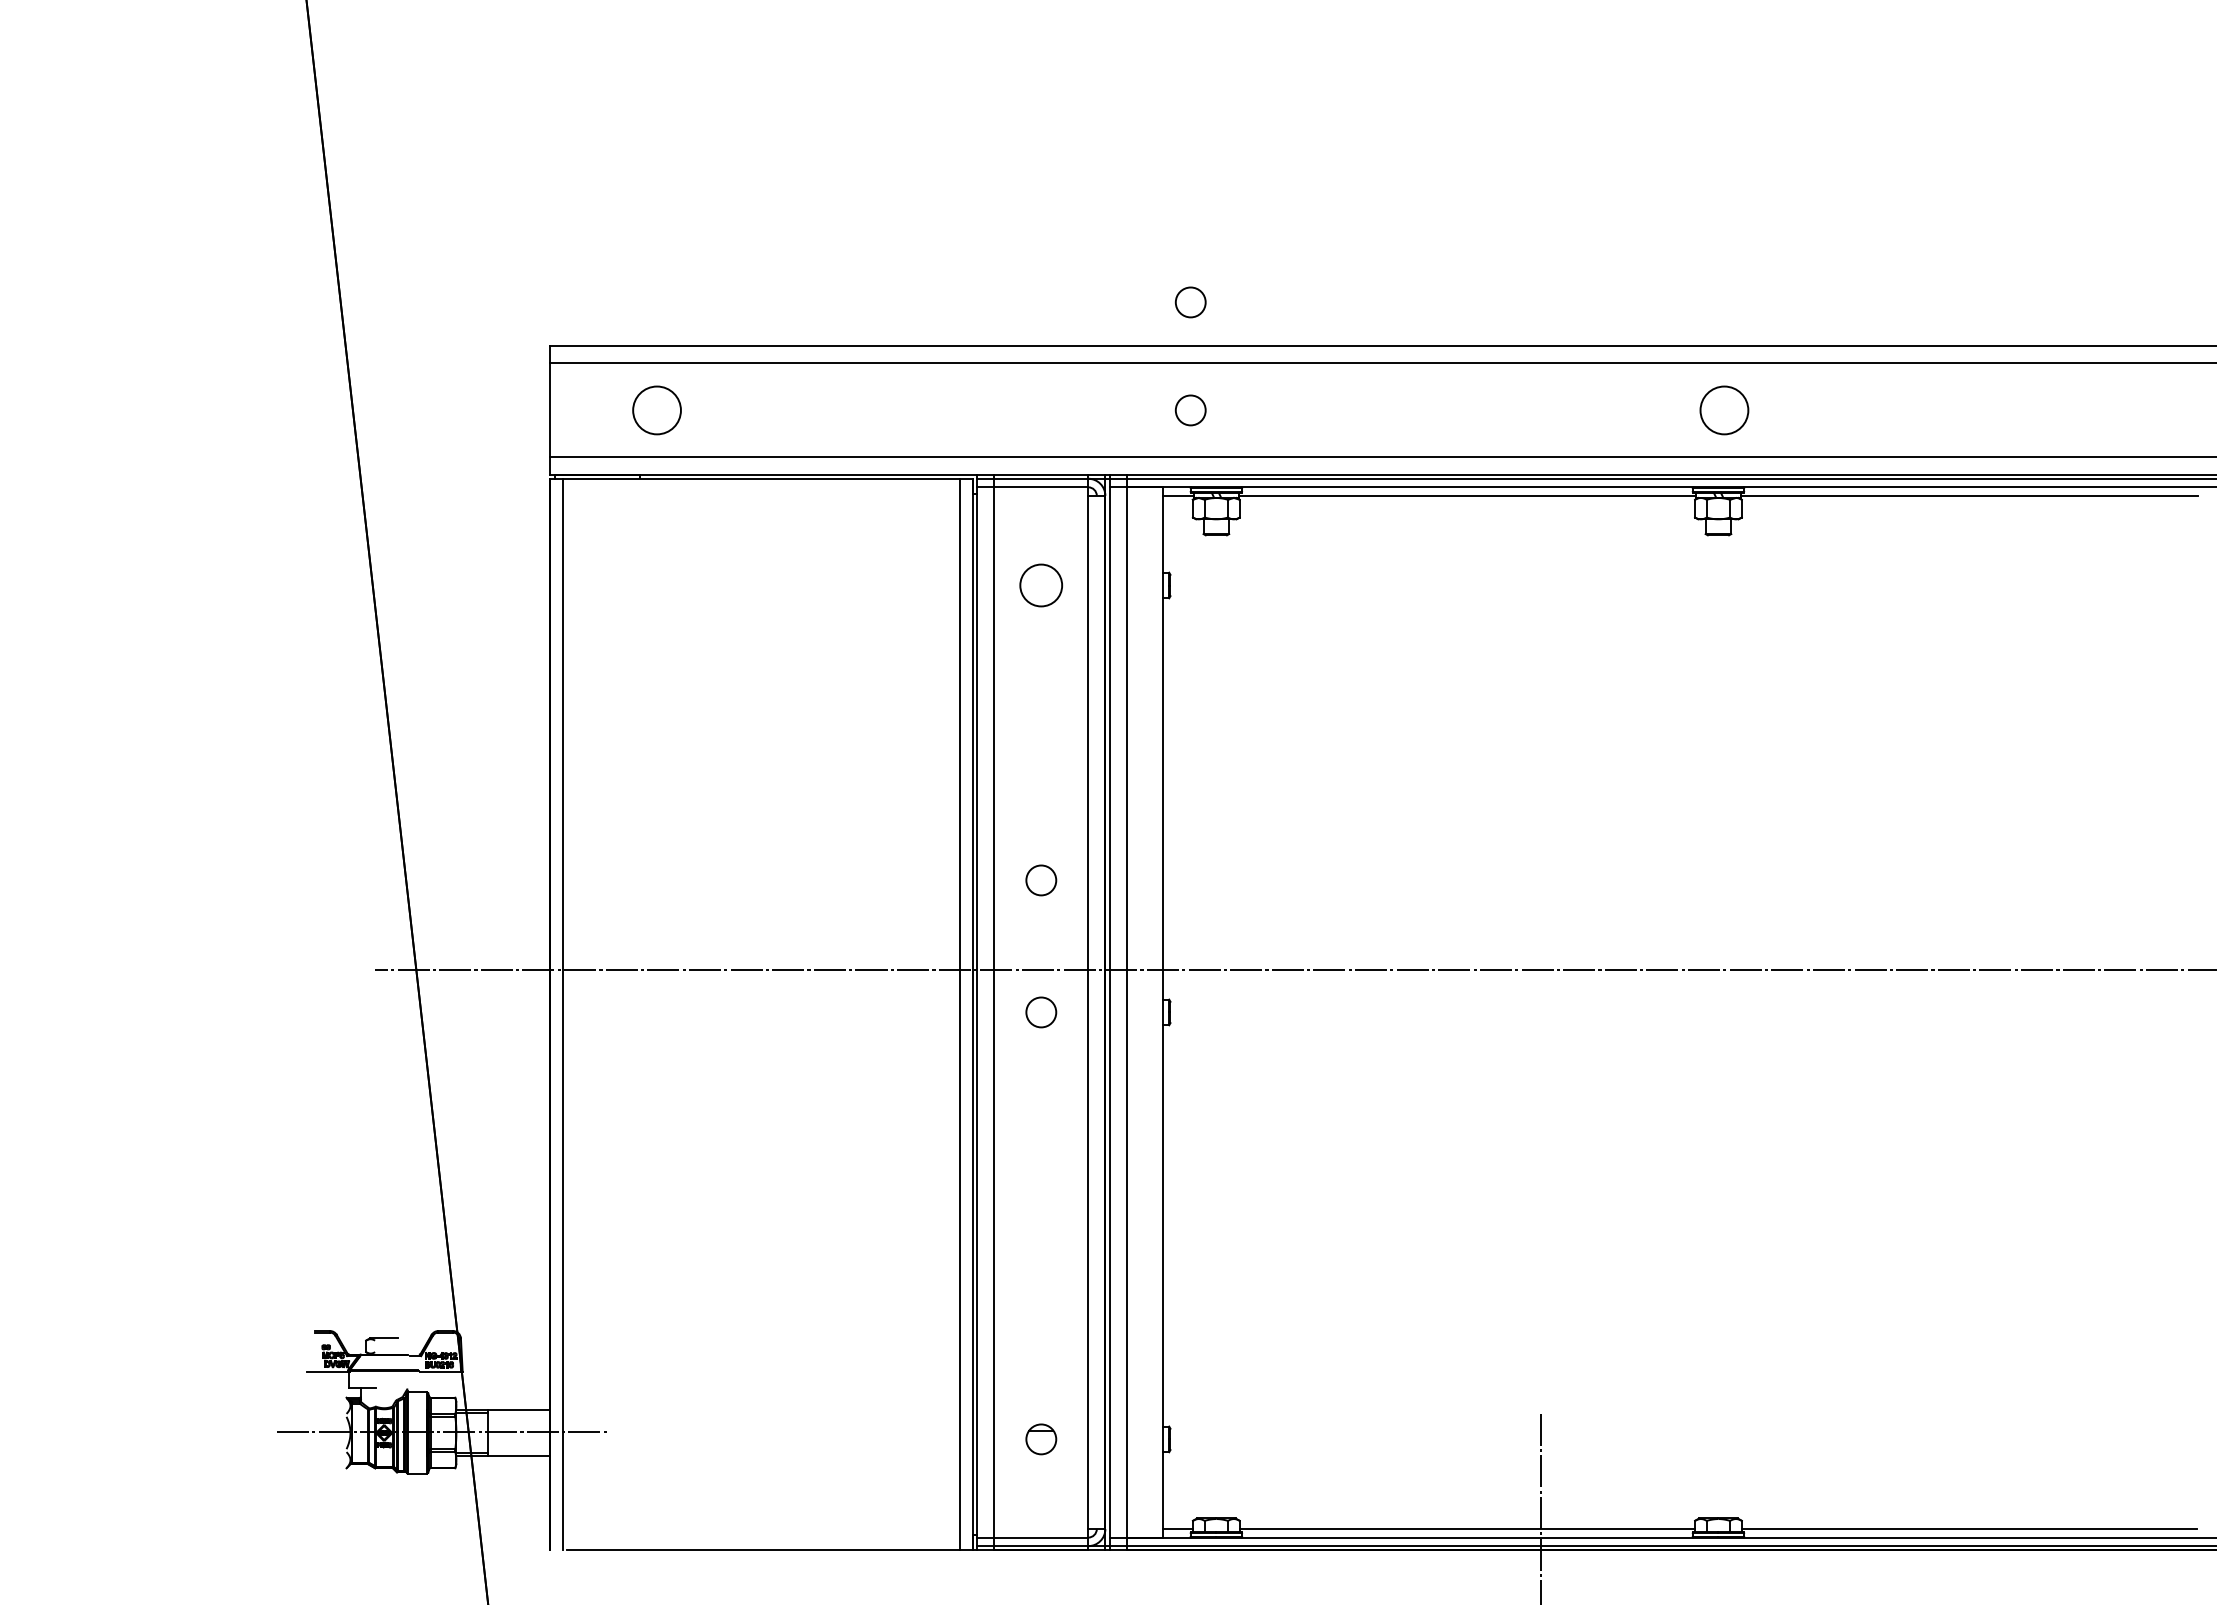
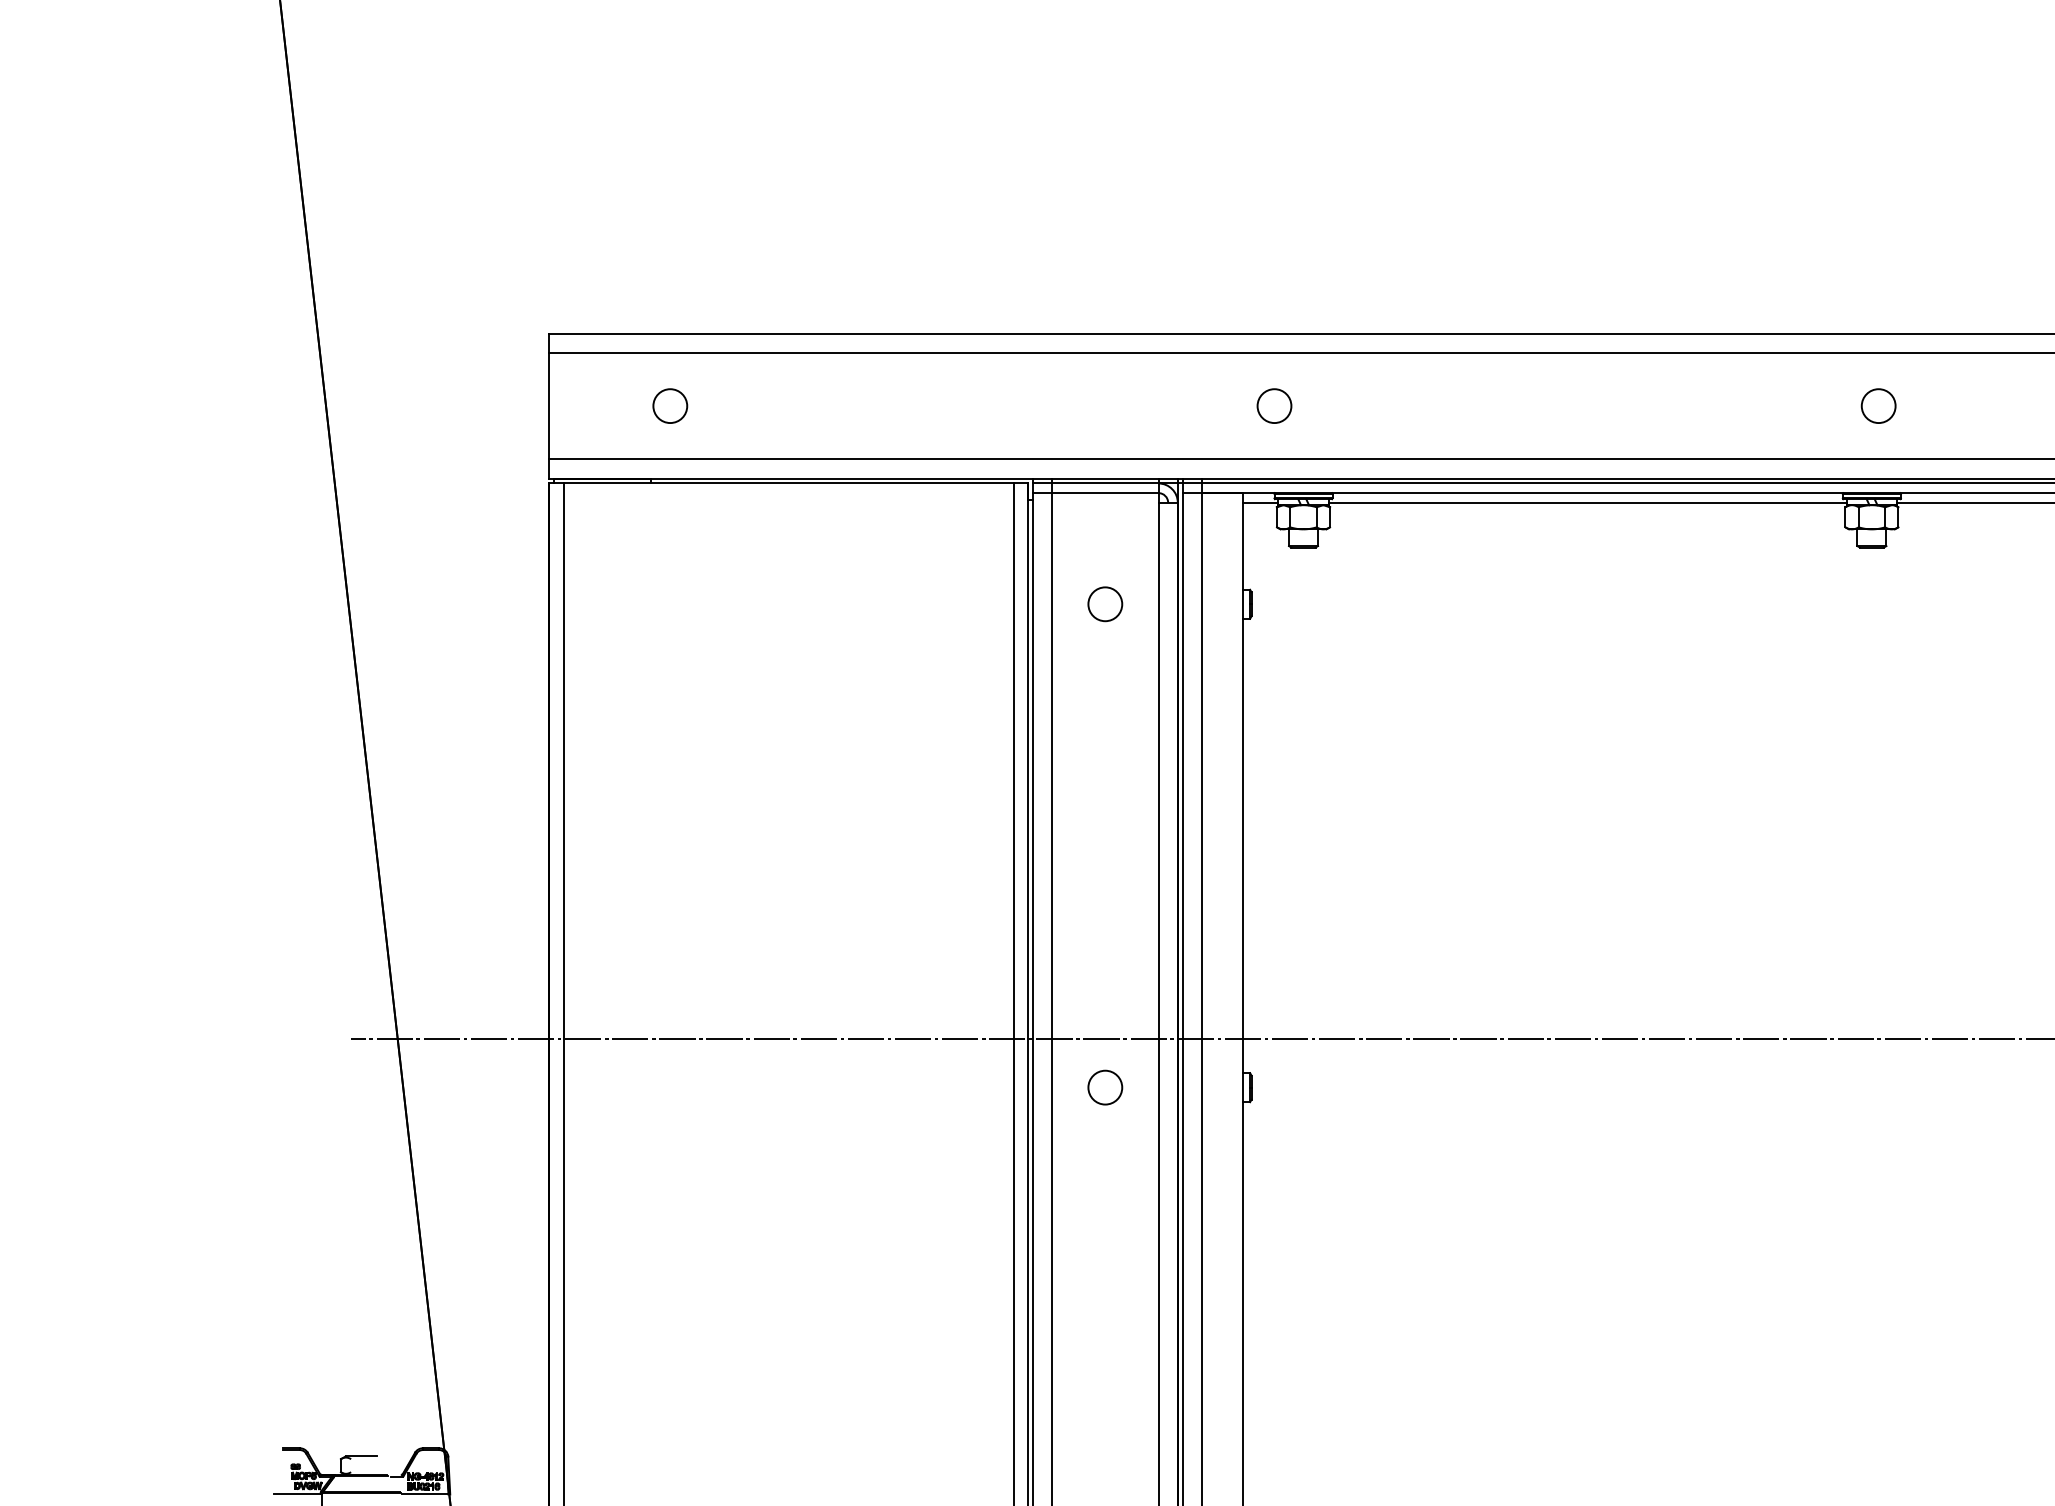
circle: (1190, 302) -> (1274, 283), removed
circle: (657, 410) -> (670, 406), size x0.62
circle: (1724, 410) -> (1878, 406), size x0.62
circle: (1041, 585) -> (1105, 604), size x0.71
circle: (1041, 880) -> (1105, 938), removed

